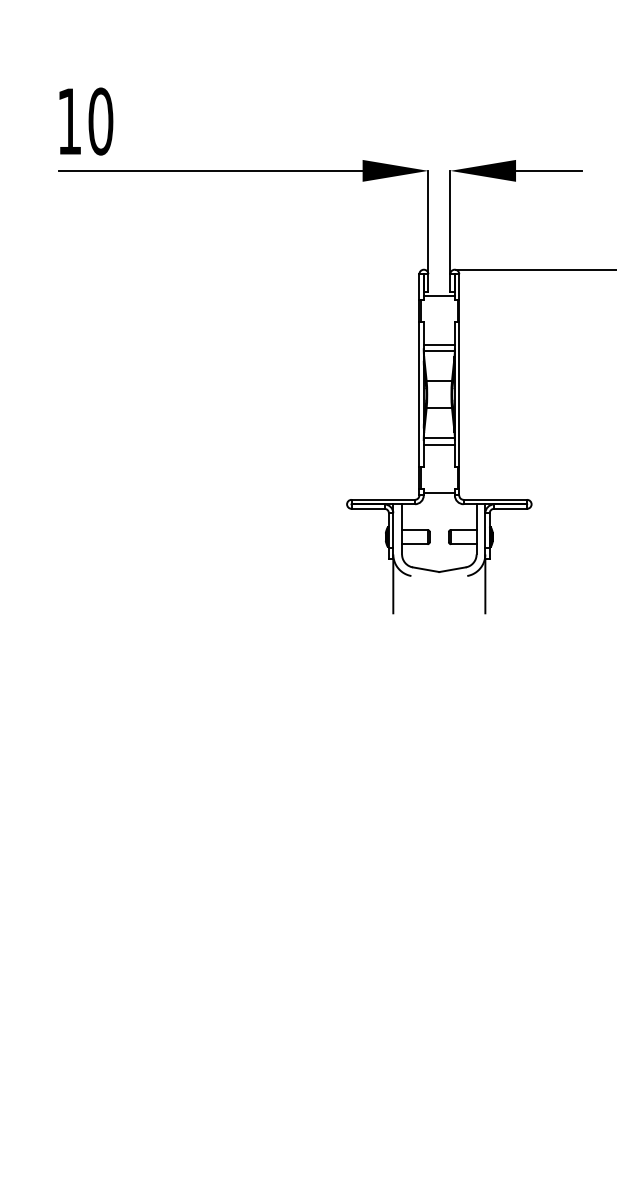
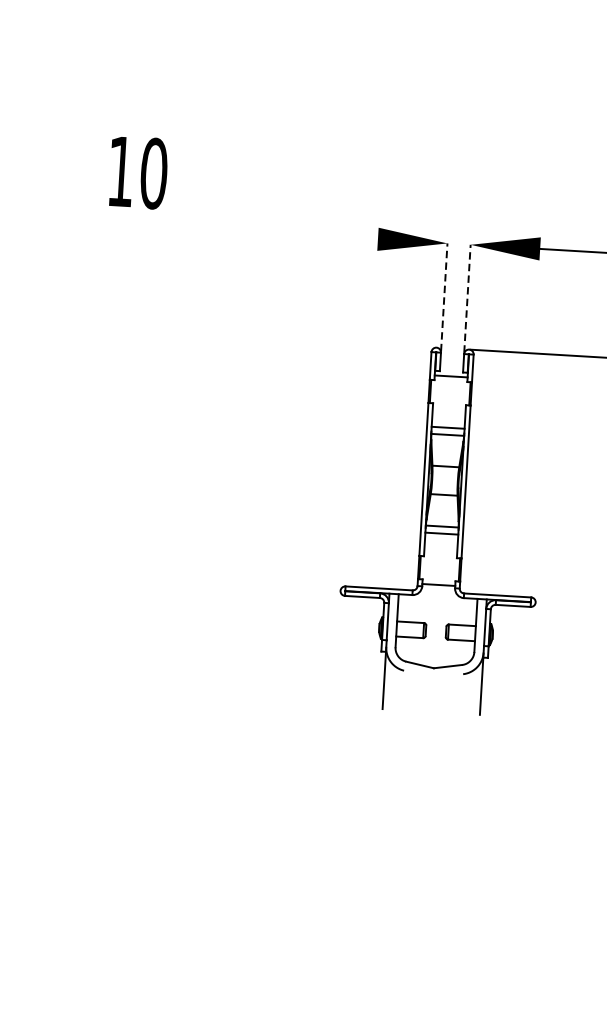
text: (86, 121) -> (138, 172), moved
line: (210, 170) -> (217, 229), removed
line: (428, 221) -> (444, 296), solid -> dashed
line: (450, 221) -> (467, 298), solid -> dashed

